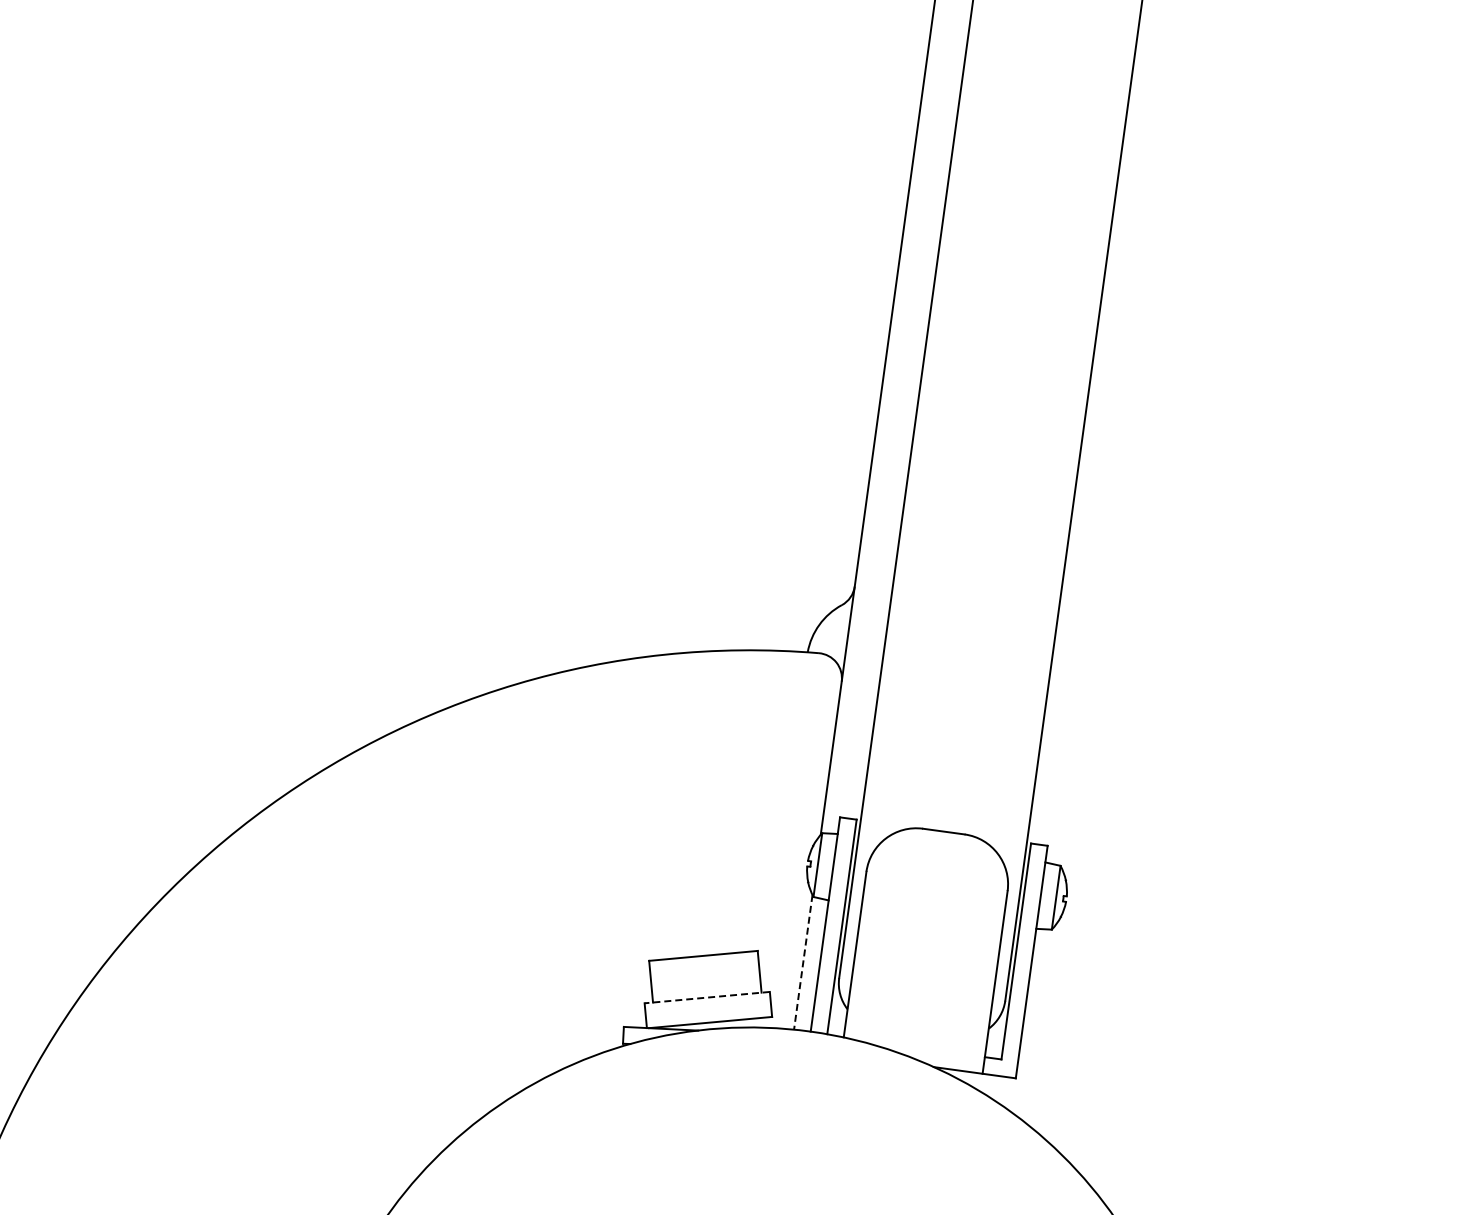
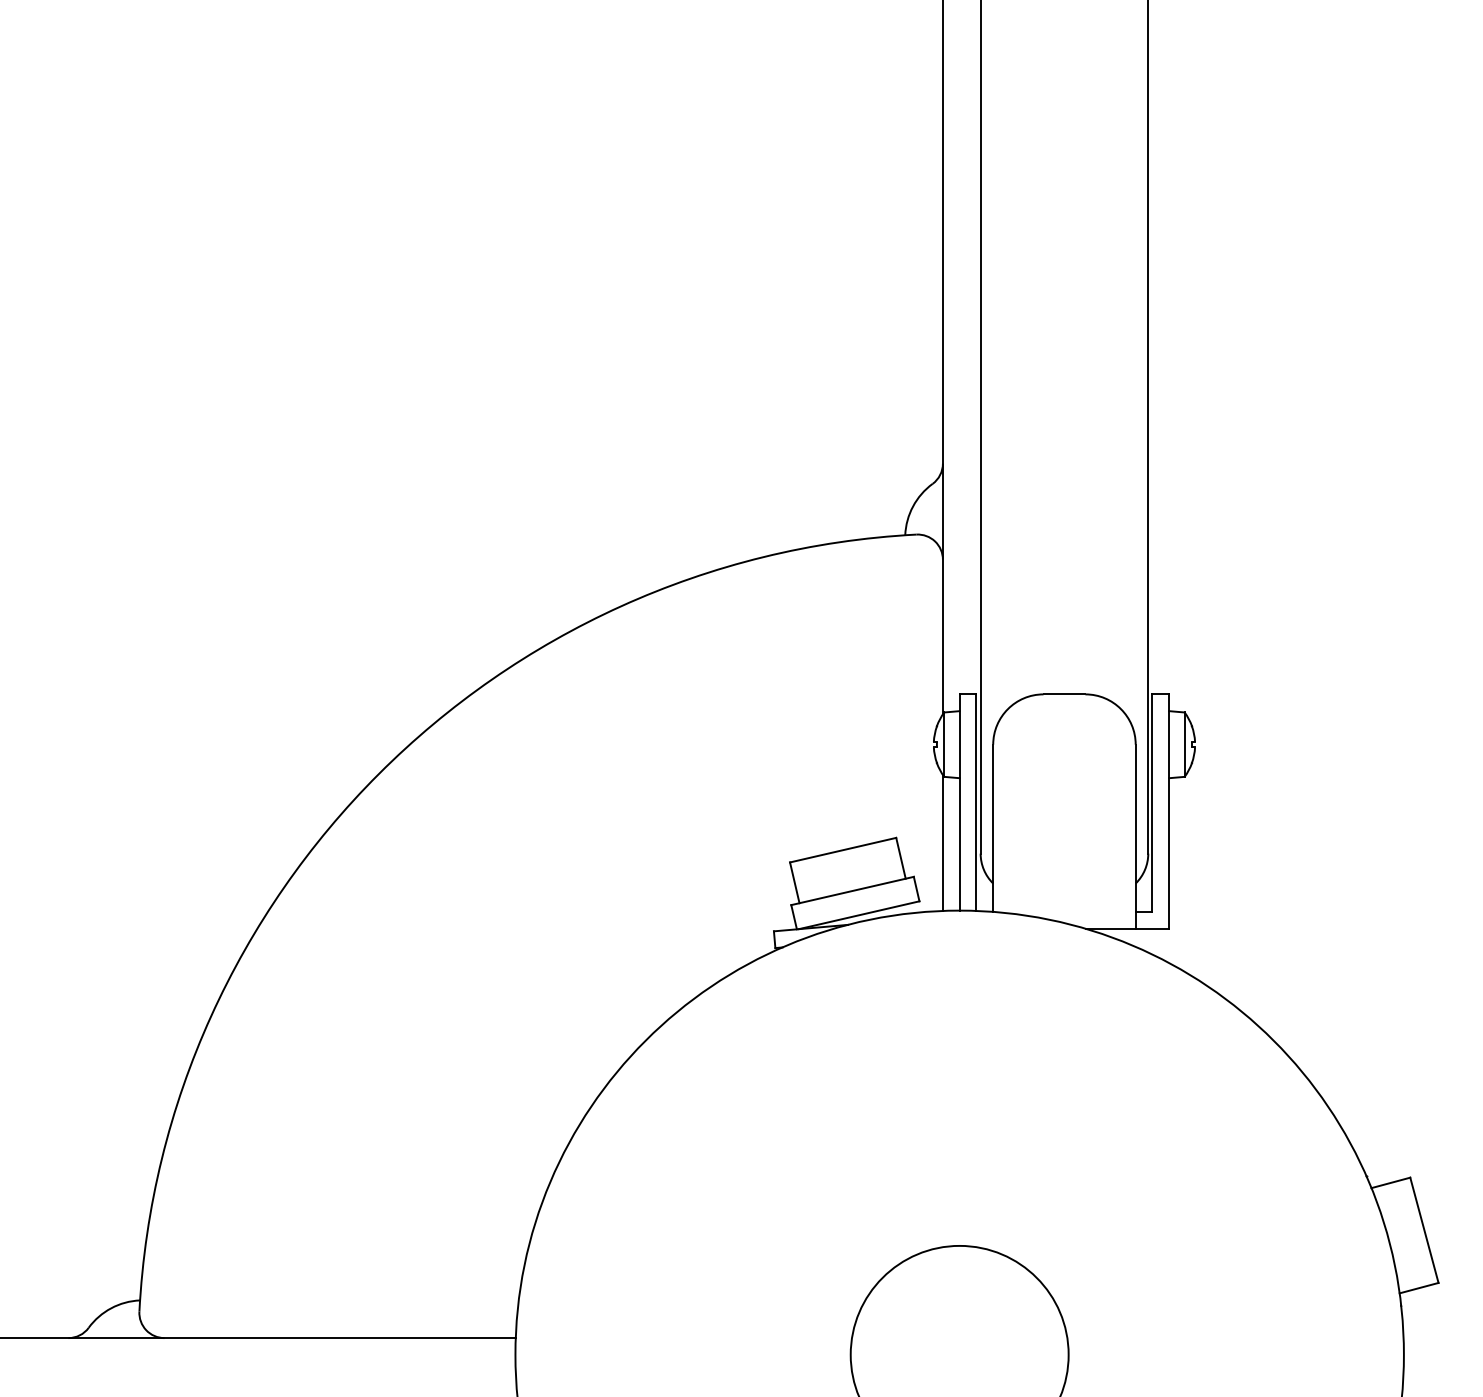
line: (802, 962) -> (942, 843), dashed -> solid
line: (707, 997) -> (852, 890), dashed -> solid

